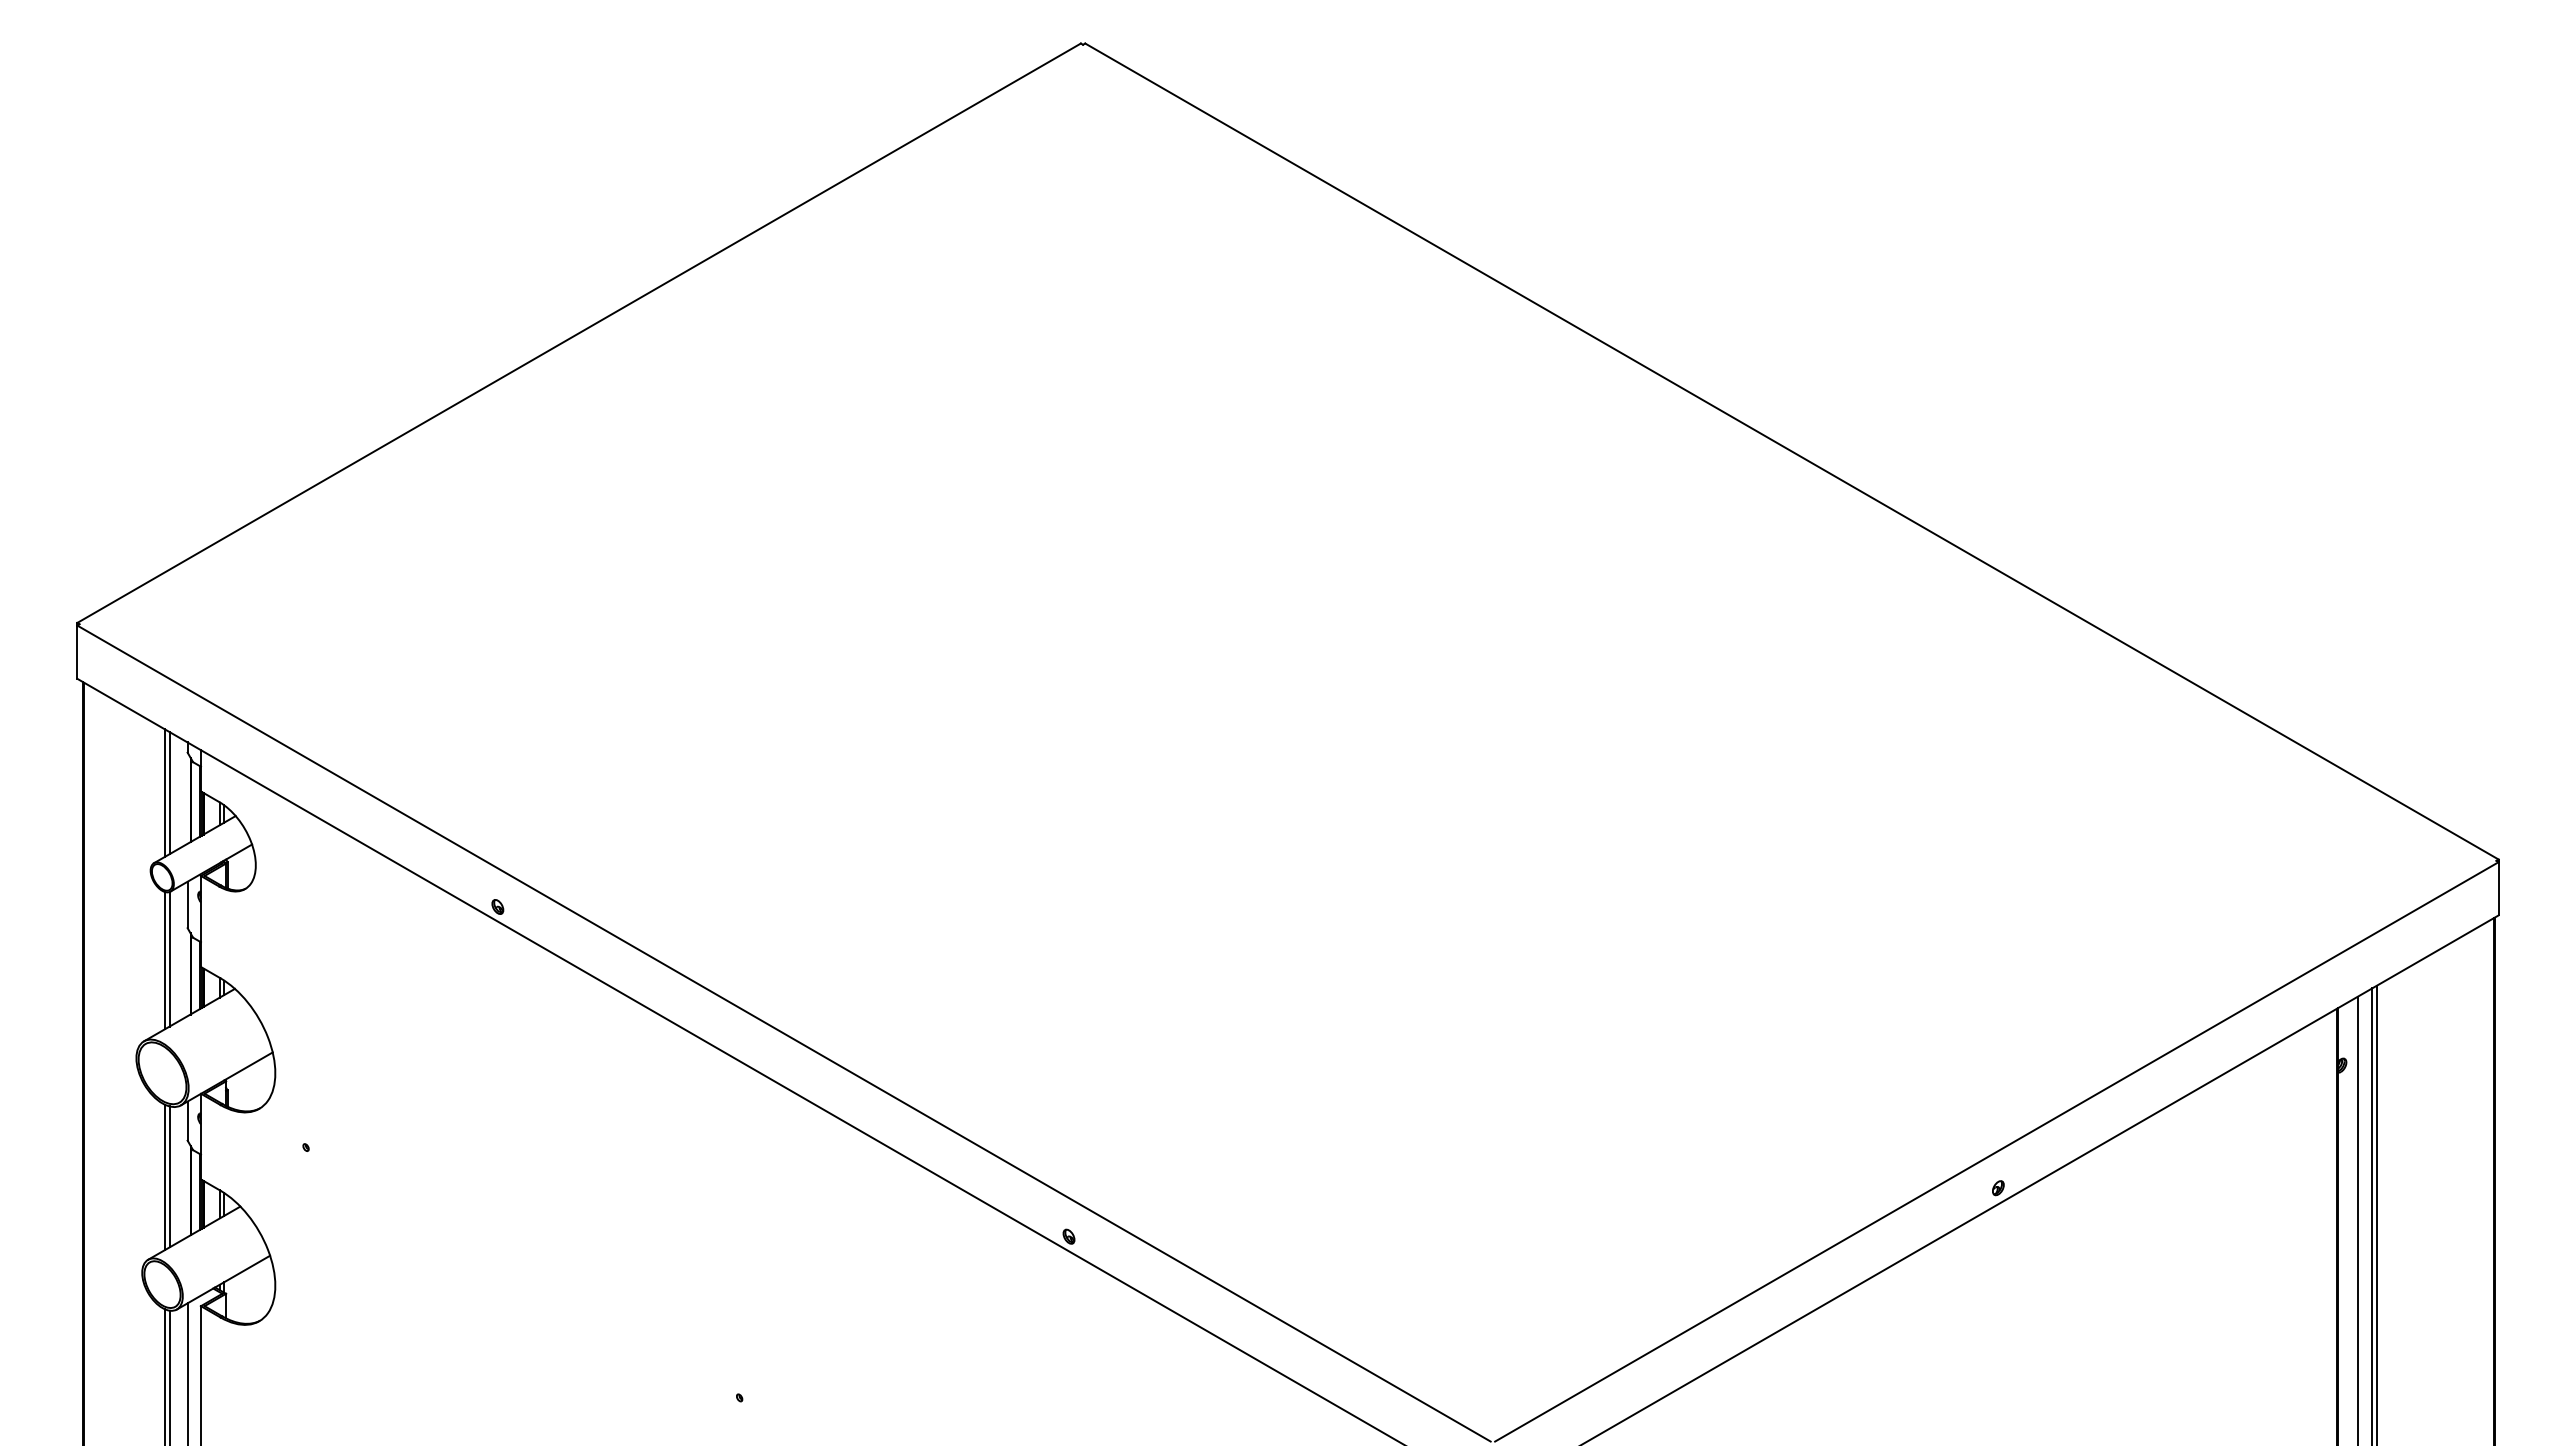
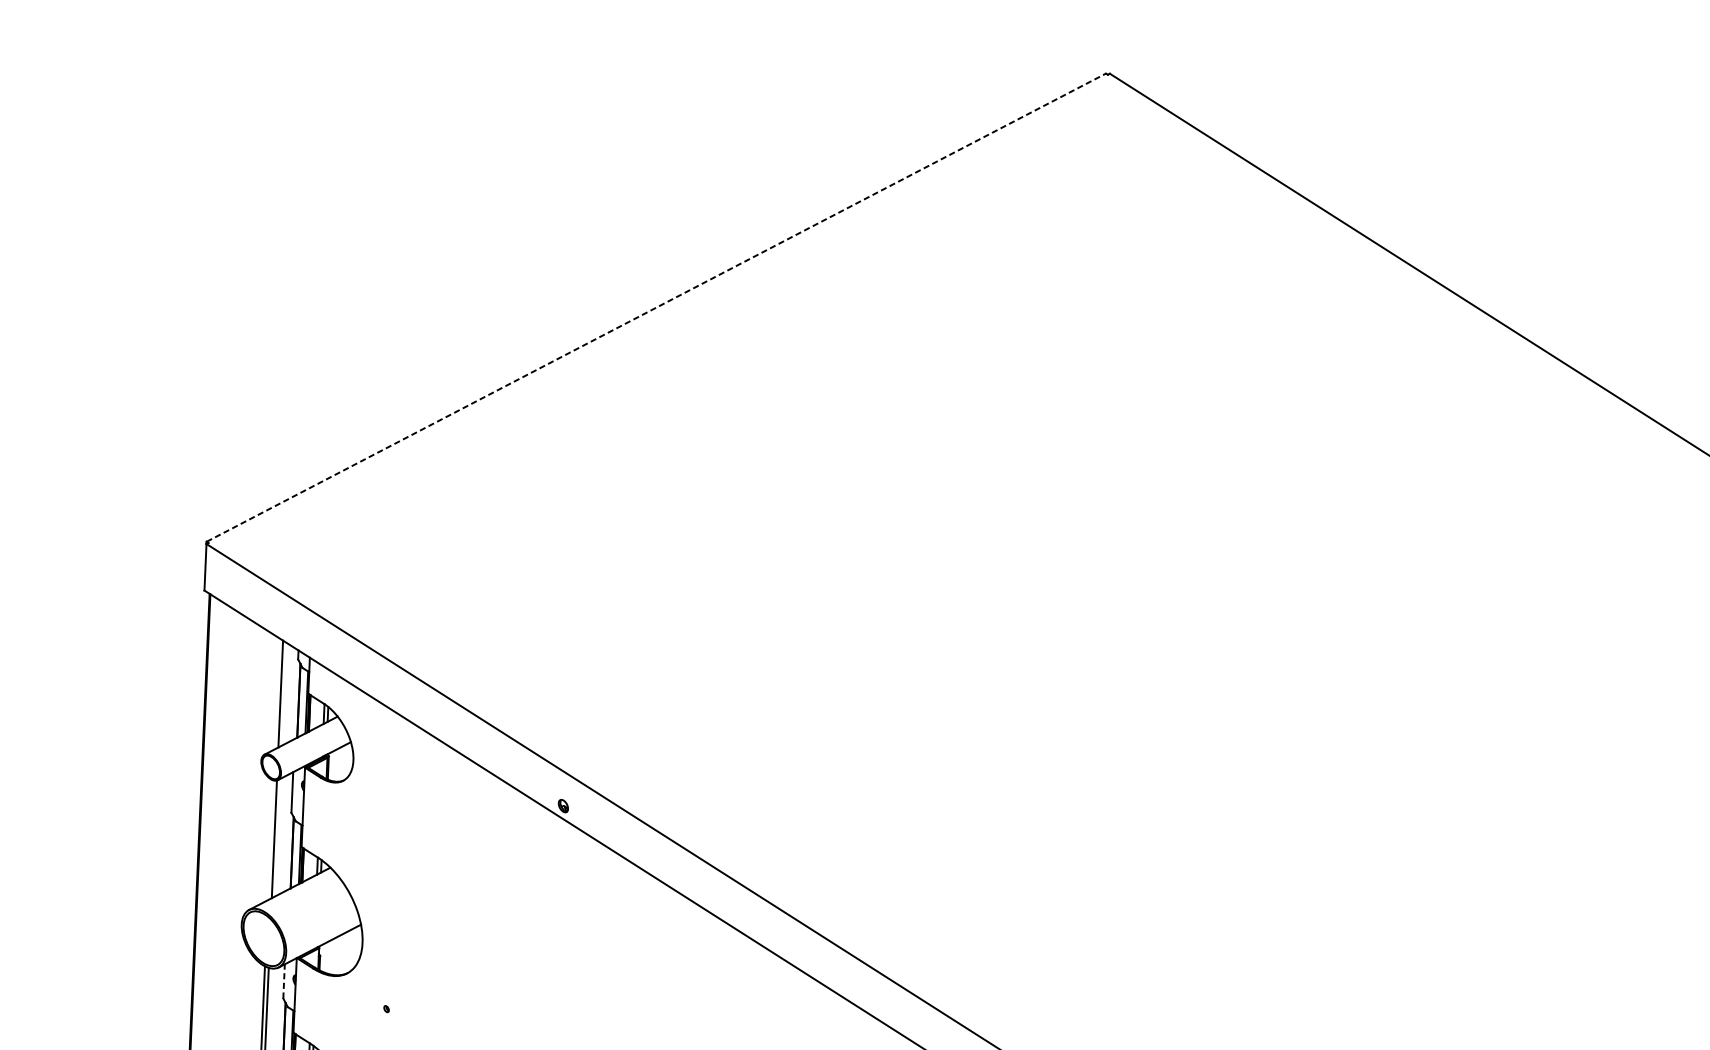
line: (579, 333) -> (656, 307), solid -> dashed
line: (165, 792) -> (277, 693), removed
line: (165, 960) -> (270, 840), removed
line: (187, 1121) -> (283, 981), solid -> dashed

